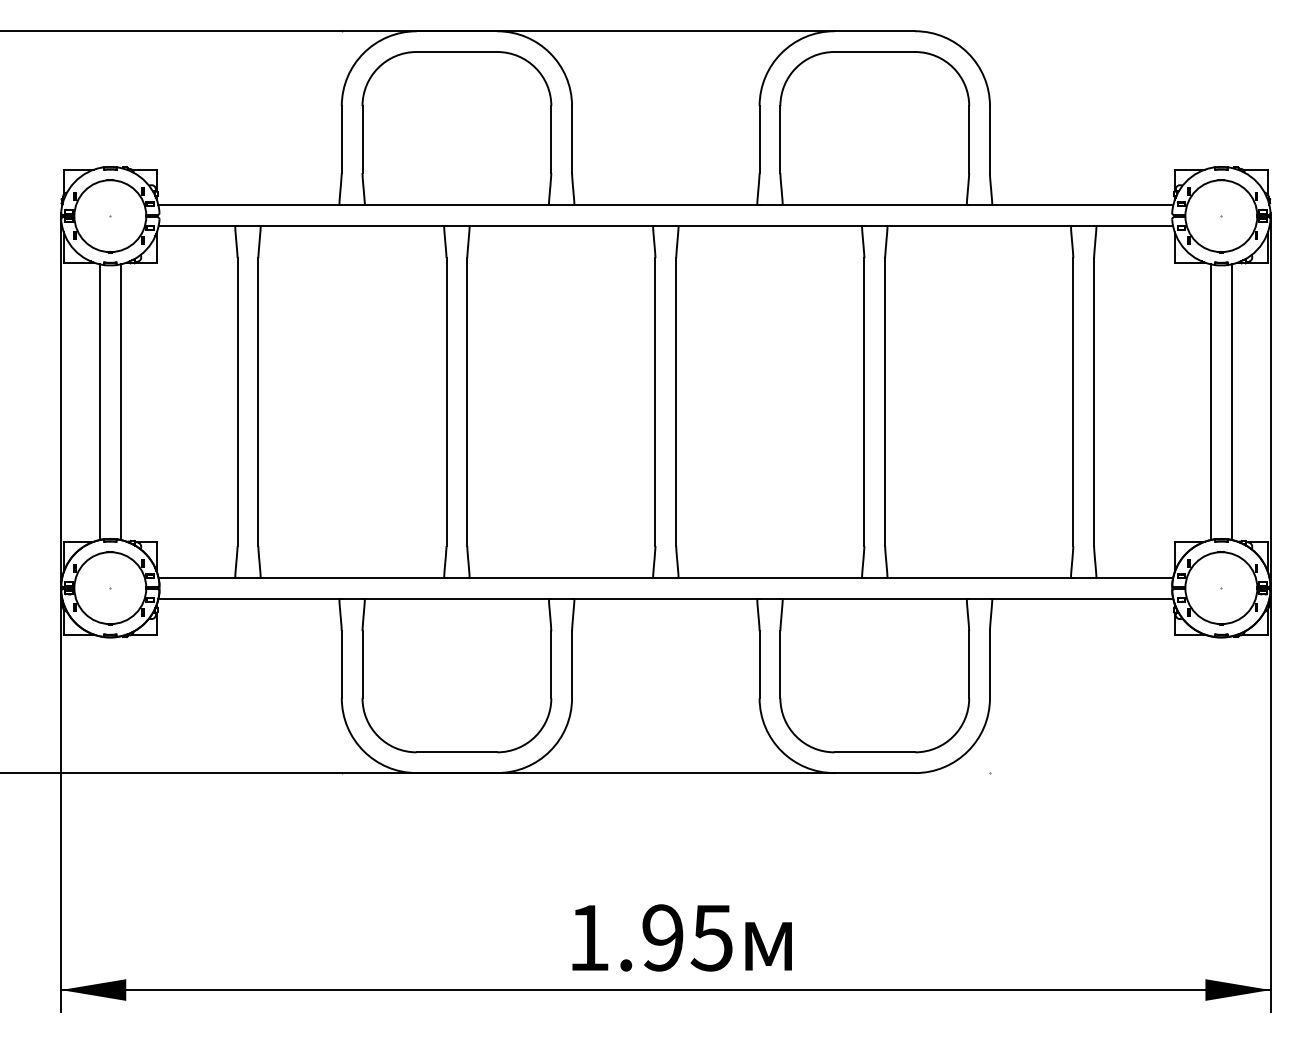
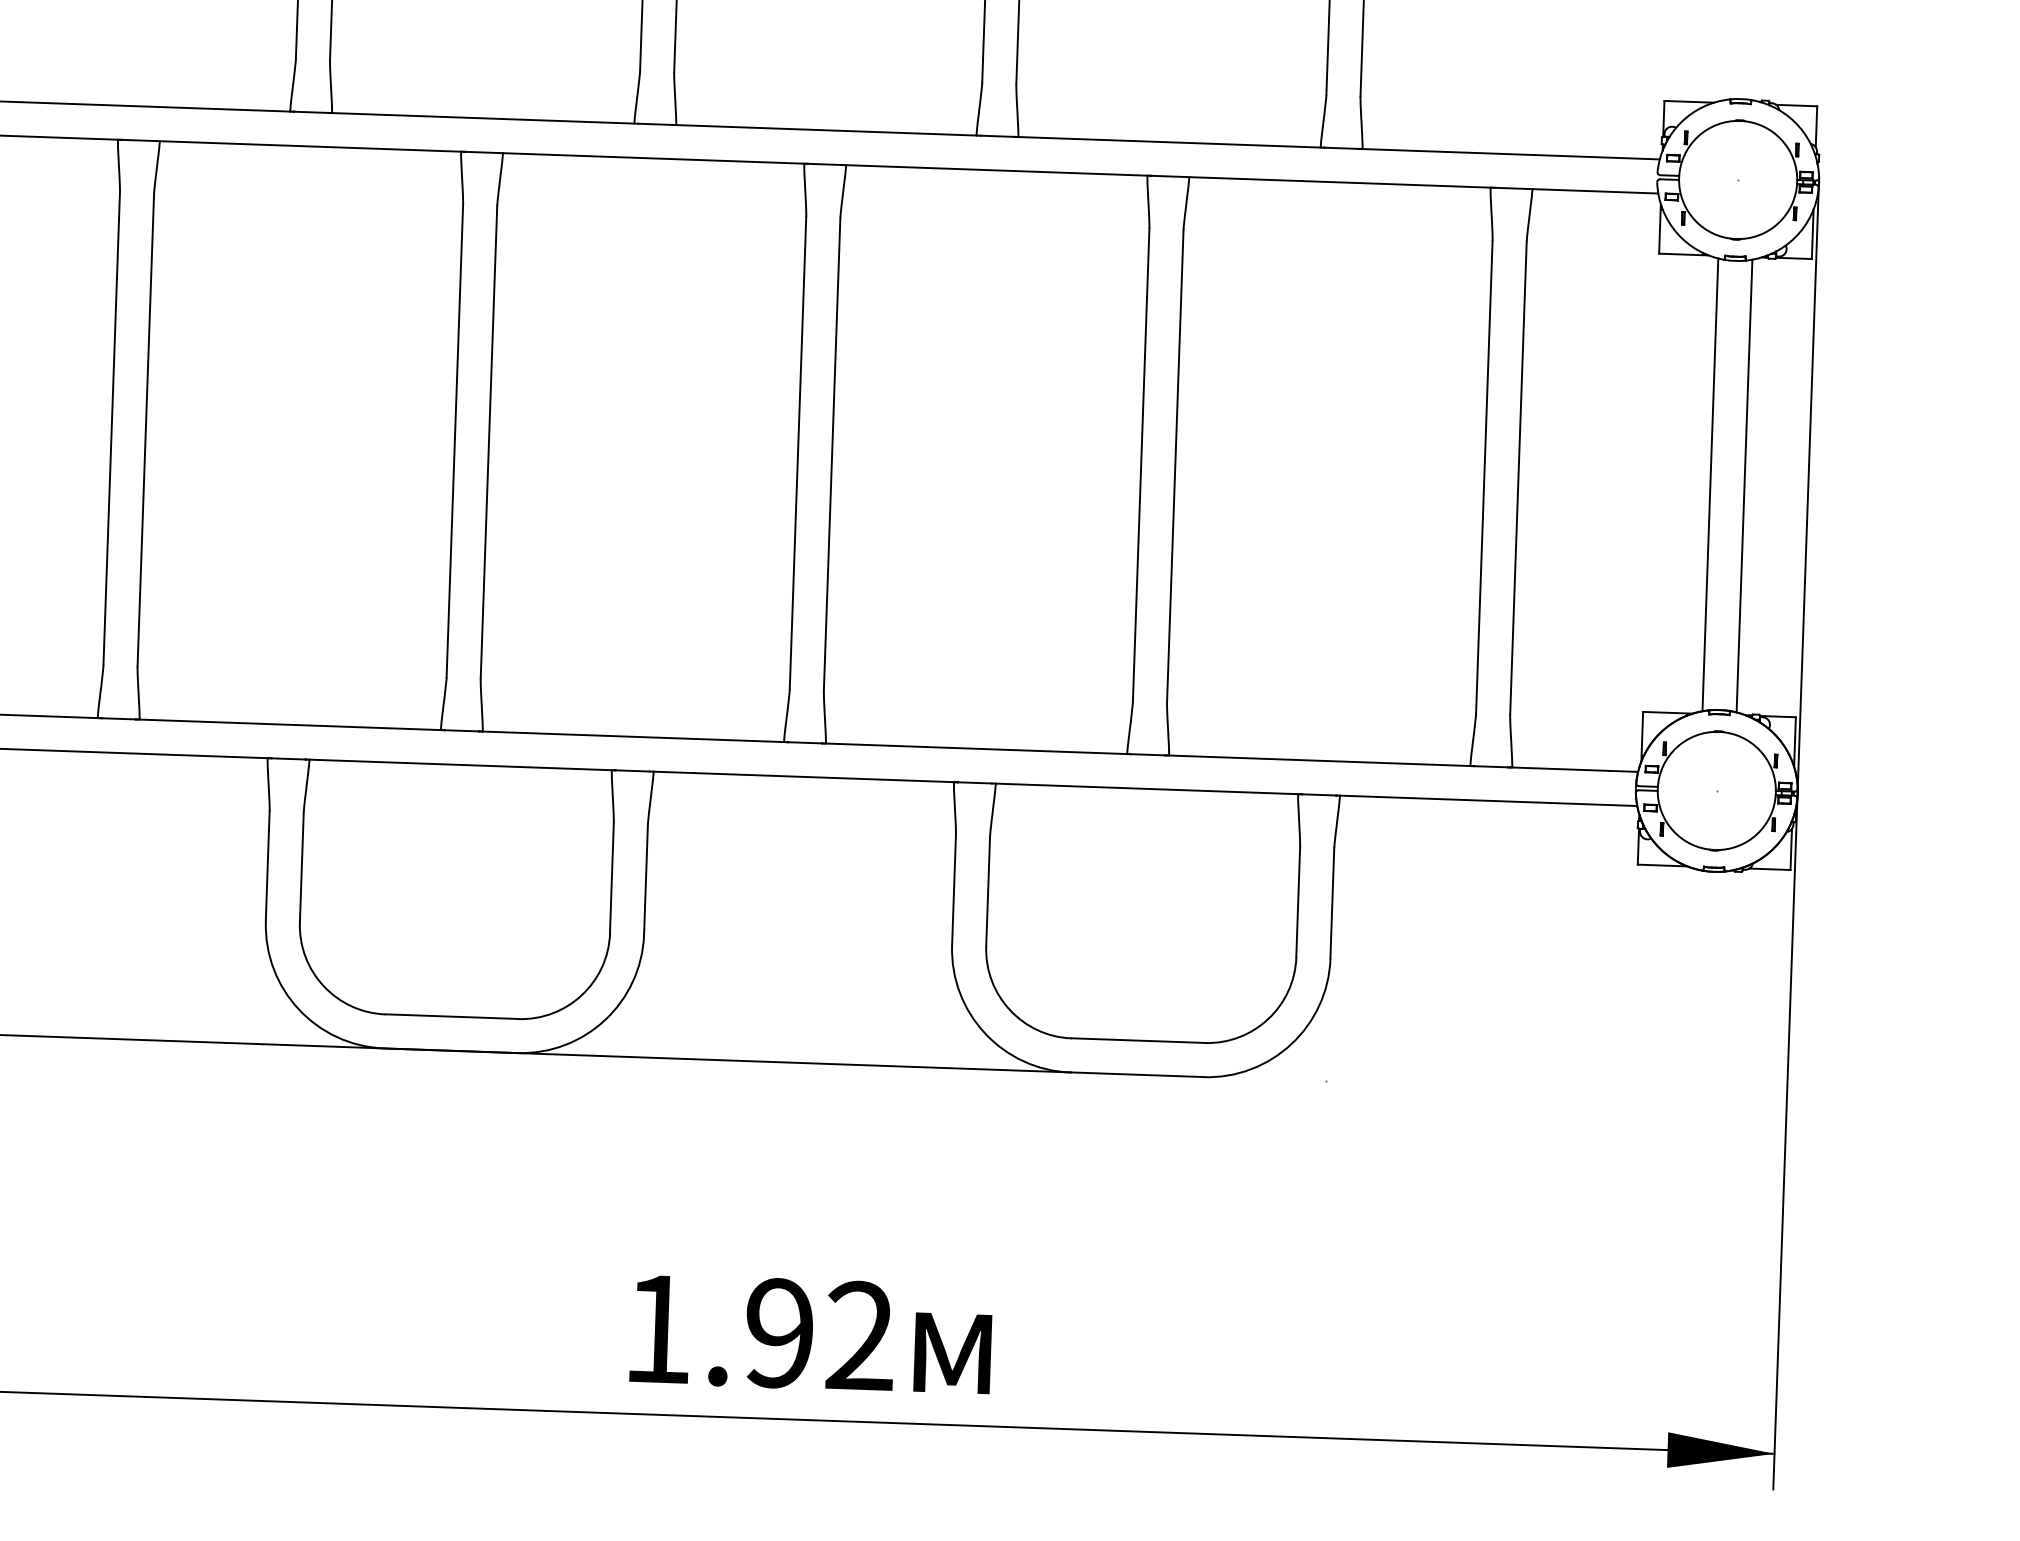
text: (711, 937) -> (859, 1335), 1.95 -> 1.92

